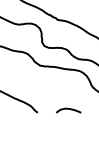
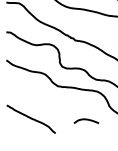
curve: (68, 109) -> (86, 120), moved

